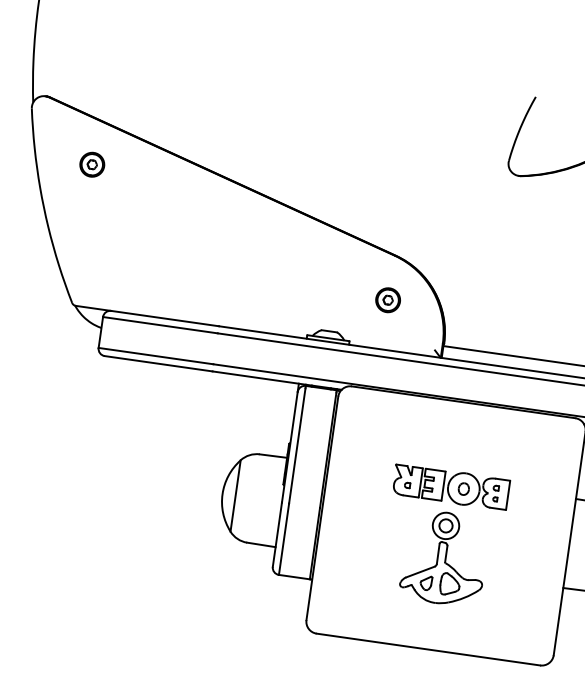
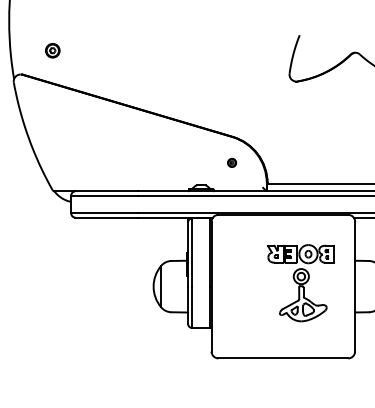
part: (91, 164) -> (52, 50), moved
part: (387, 299) -> (231, 162), size x0.6
part: (442, 537) -> (300, 283), moved

